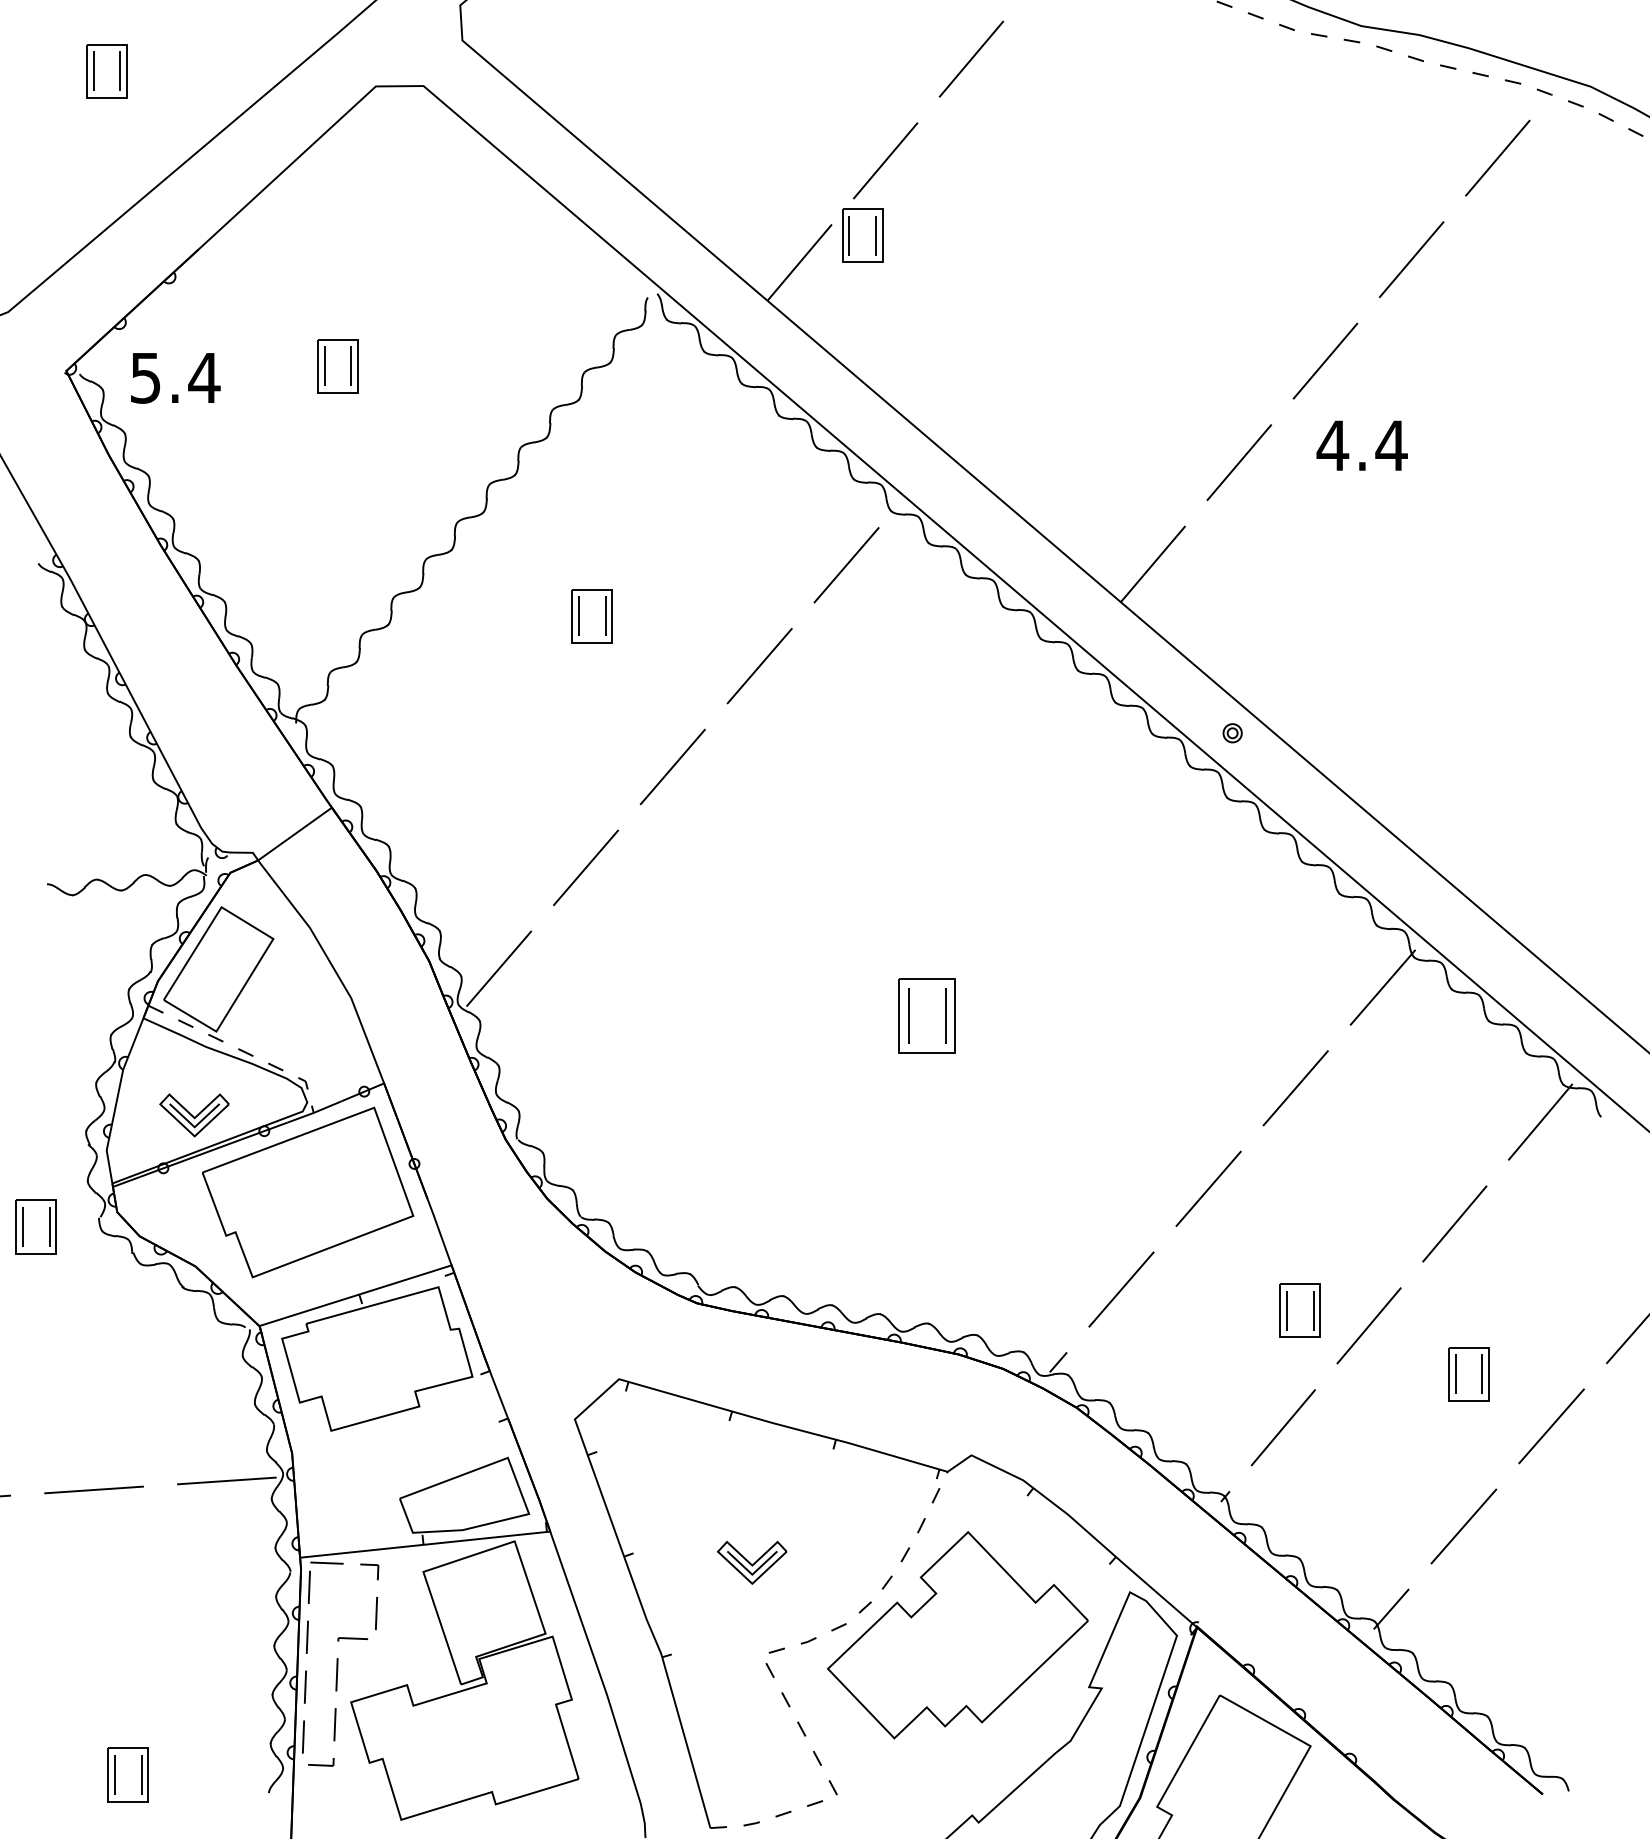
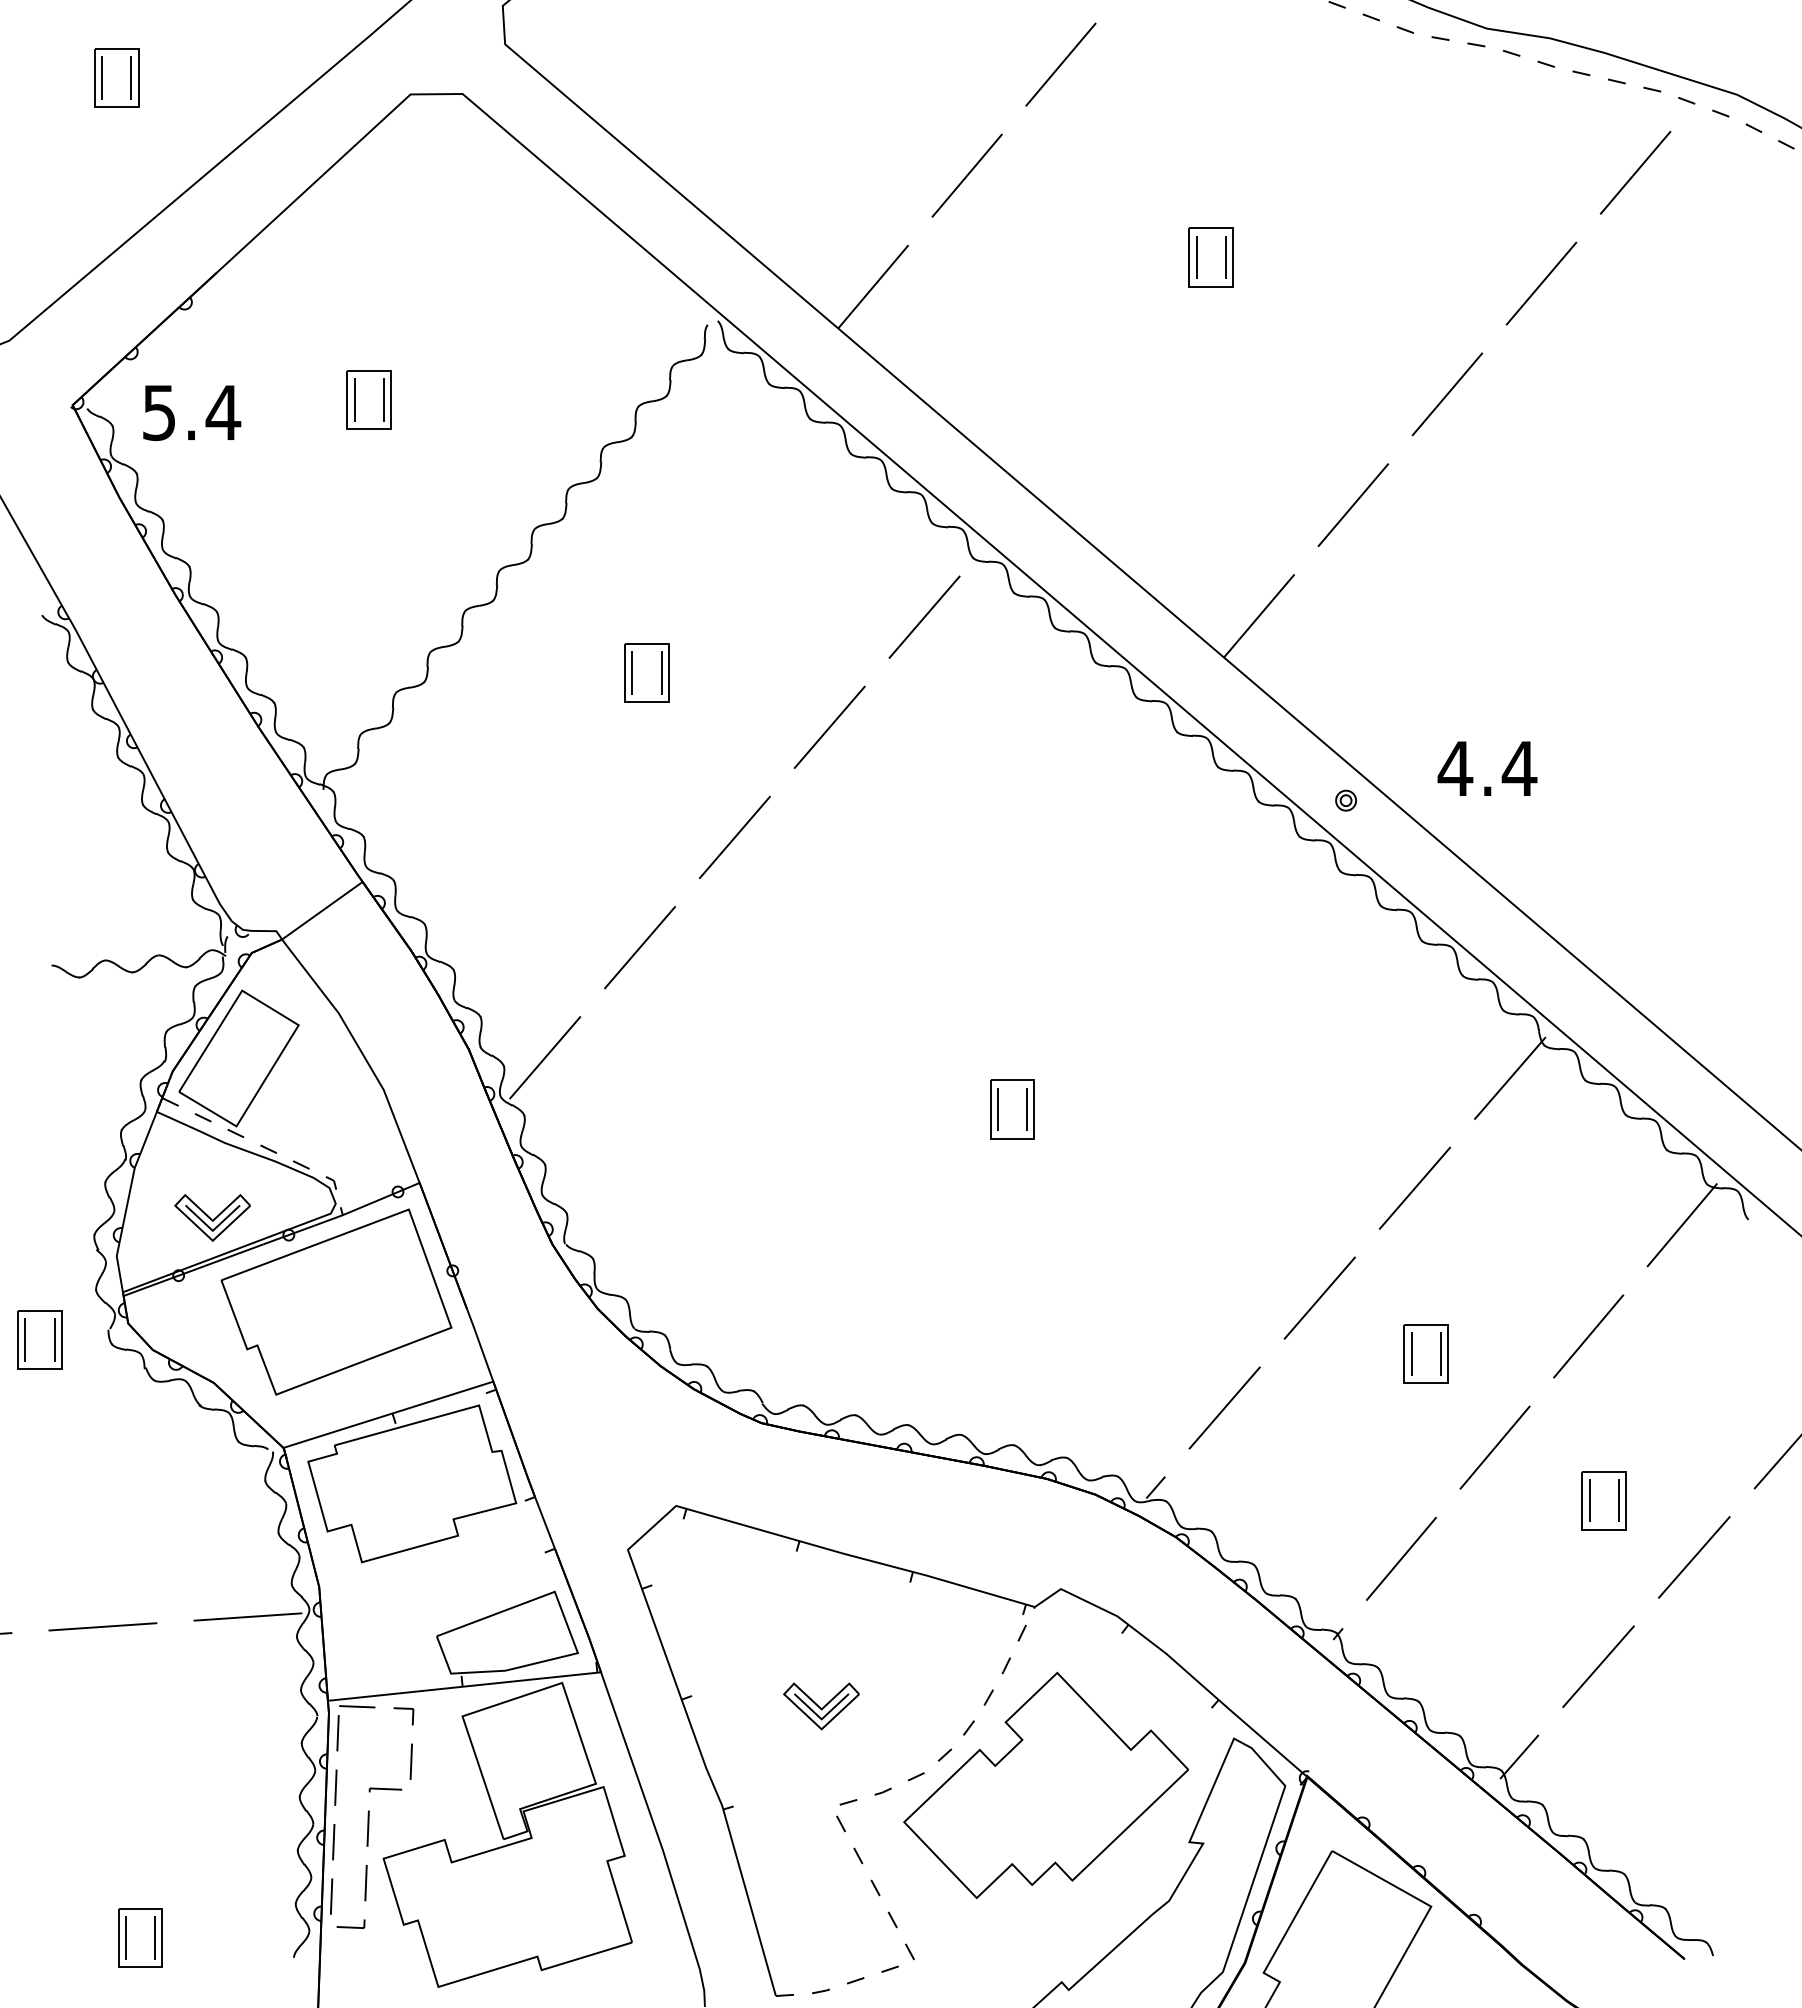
part: (862, 235) -> (1210, 257), moved
text: (1362, 445) -> (1487, 768), moved
part: (927, 1016) -> (1012, 1109), size x0.71
part: (1299, 1310) -> (1425, 1353), moved

